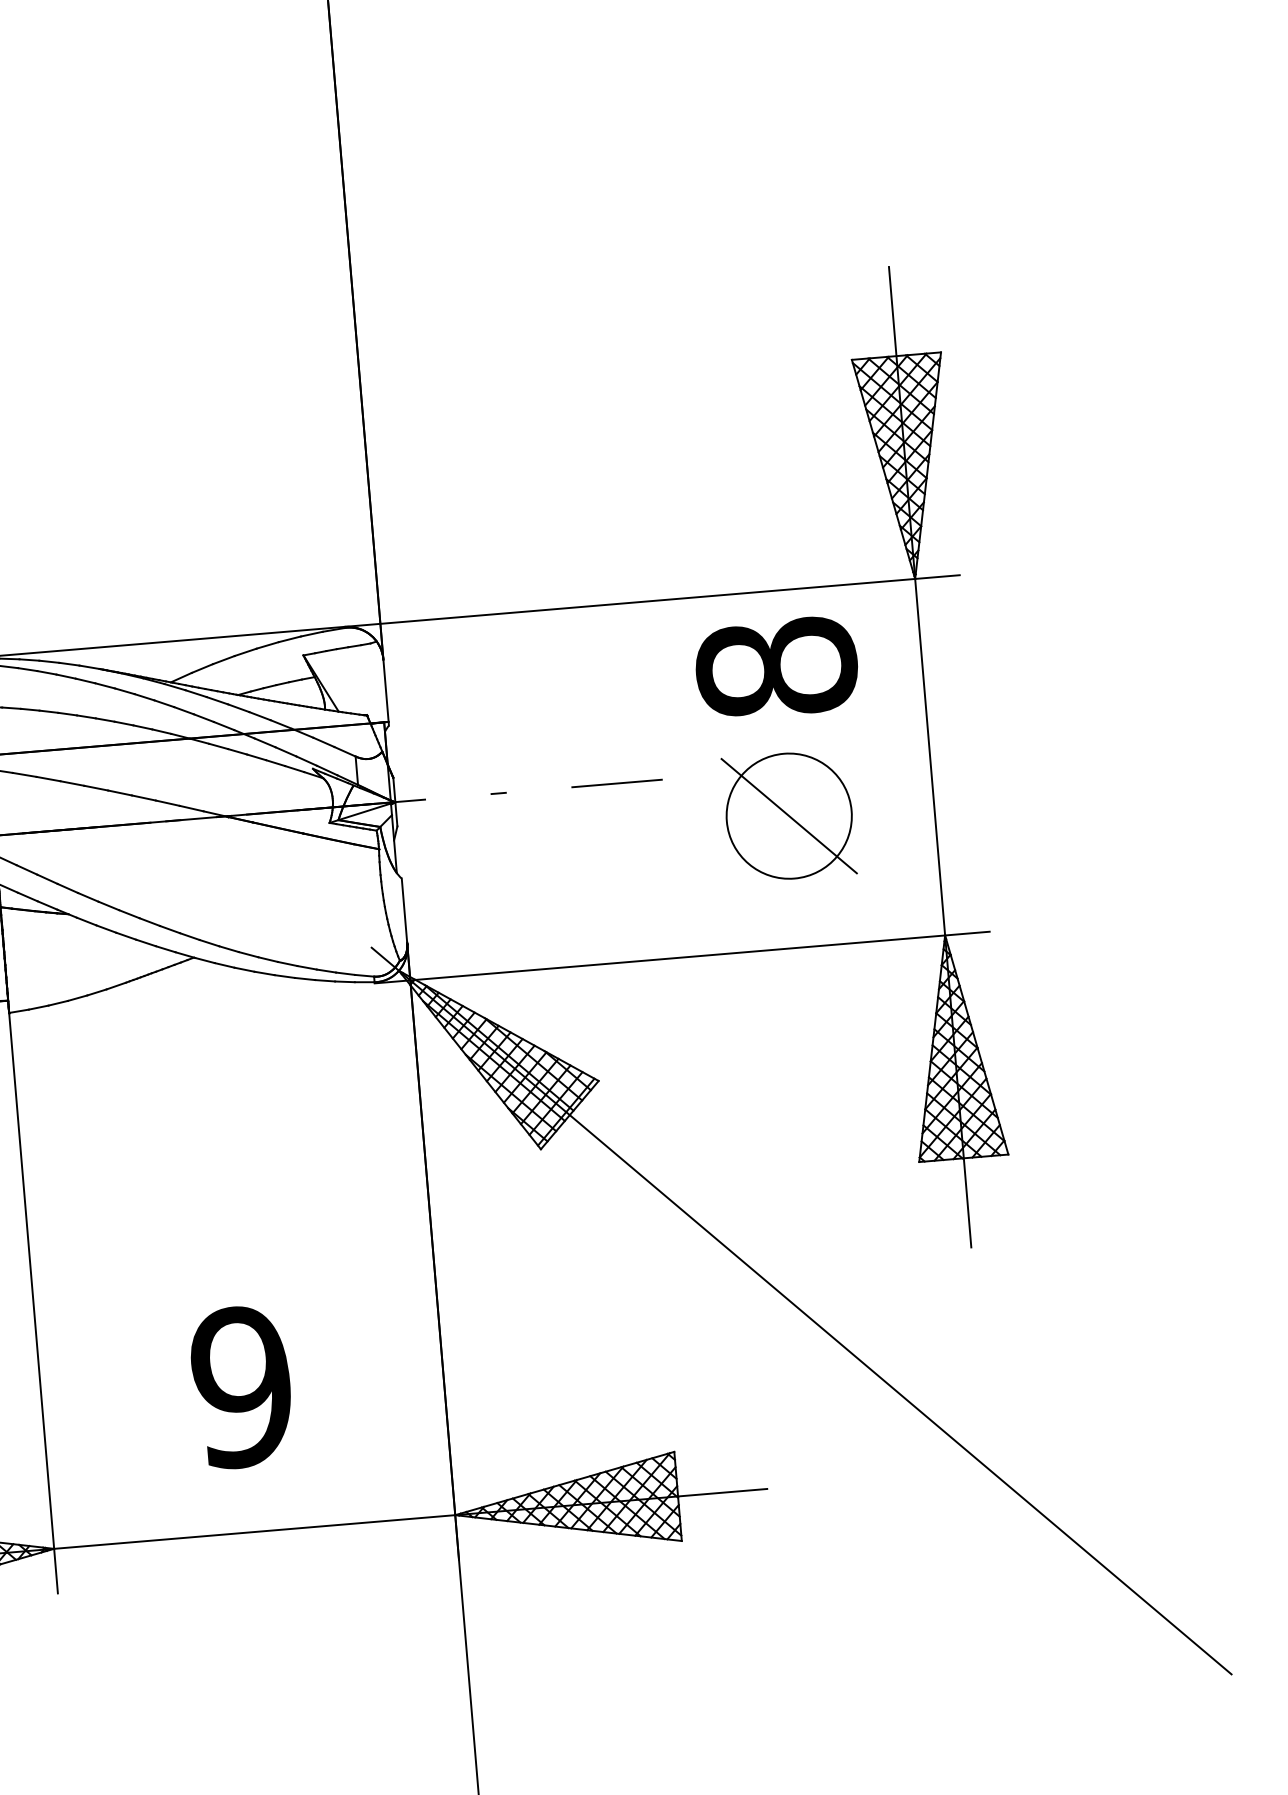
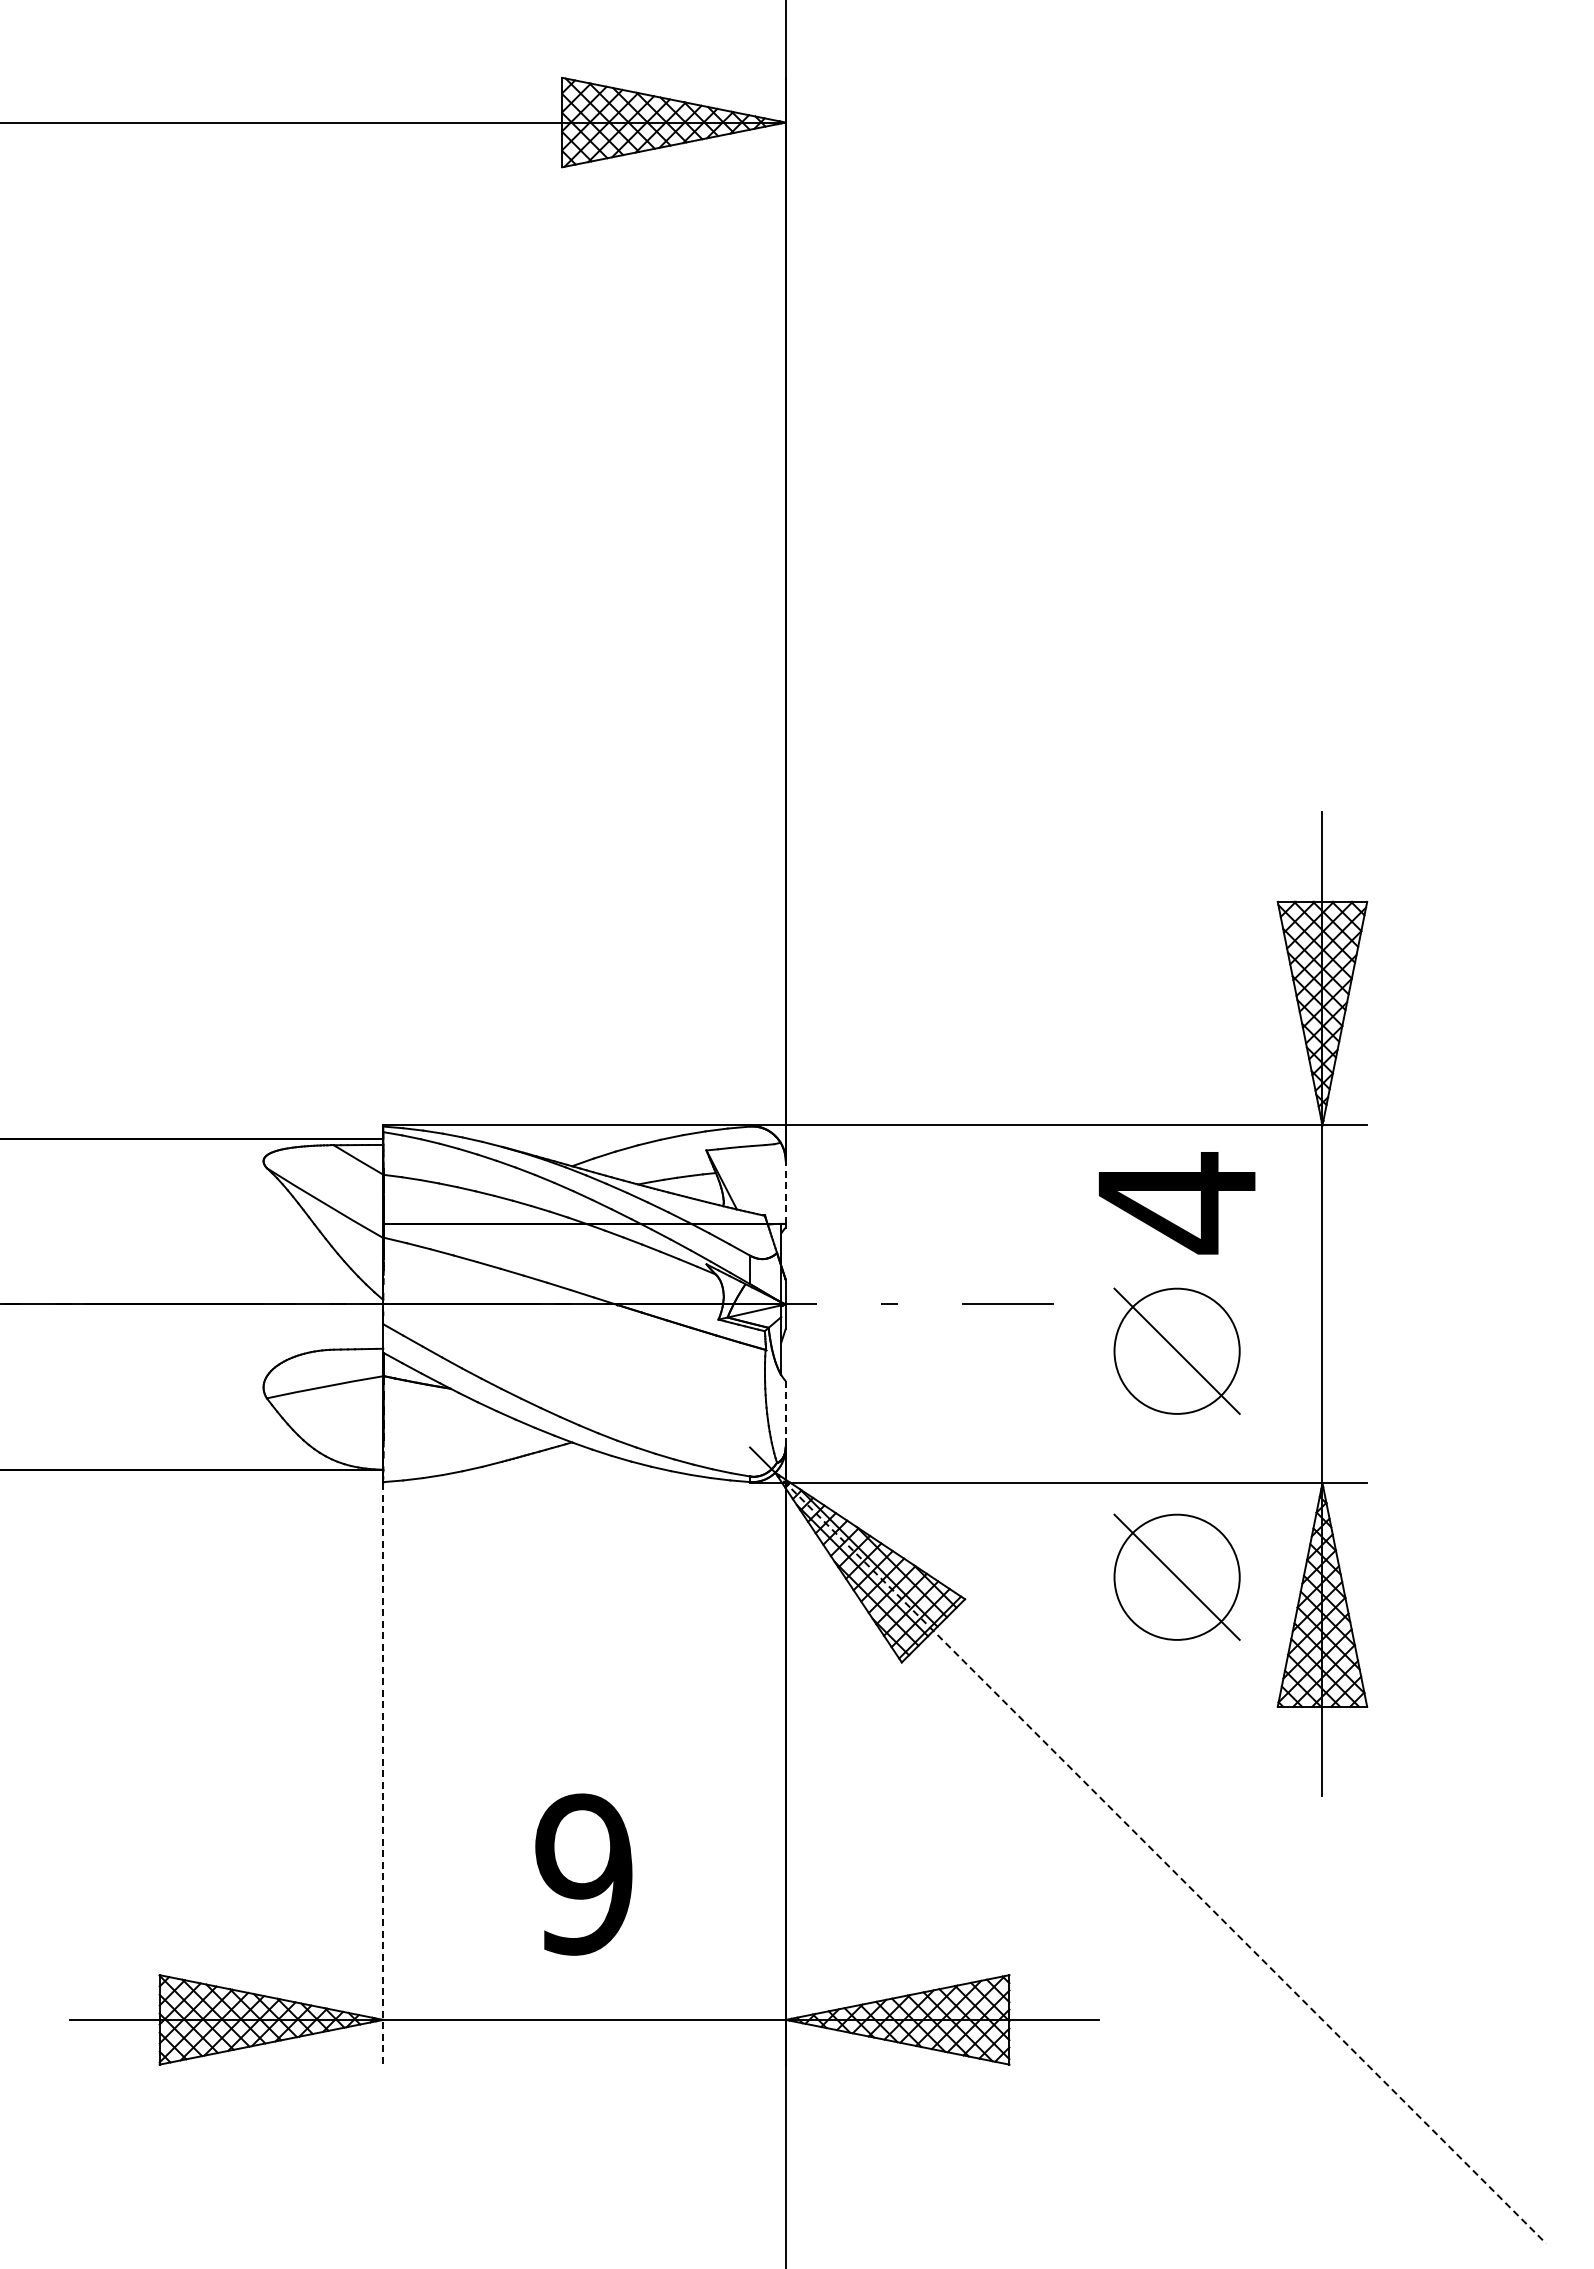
text: (777, 668) -> (1177, 1203), 8 -> 4
line: (385, 690) -> (785, 1192), solid -> dashed
line: (404, 909) -> (785, 1412), solid -> dashed
part: (807, 1040) -> (1176, 1576), added
line: (33, 1303) -> (383, 1773), solid -> dashed
line: (815, 1322) -> (1160, 1858), solid -> dashed

